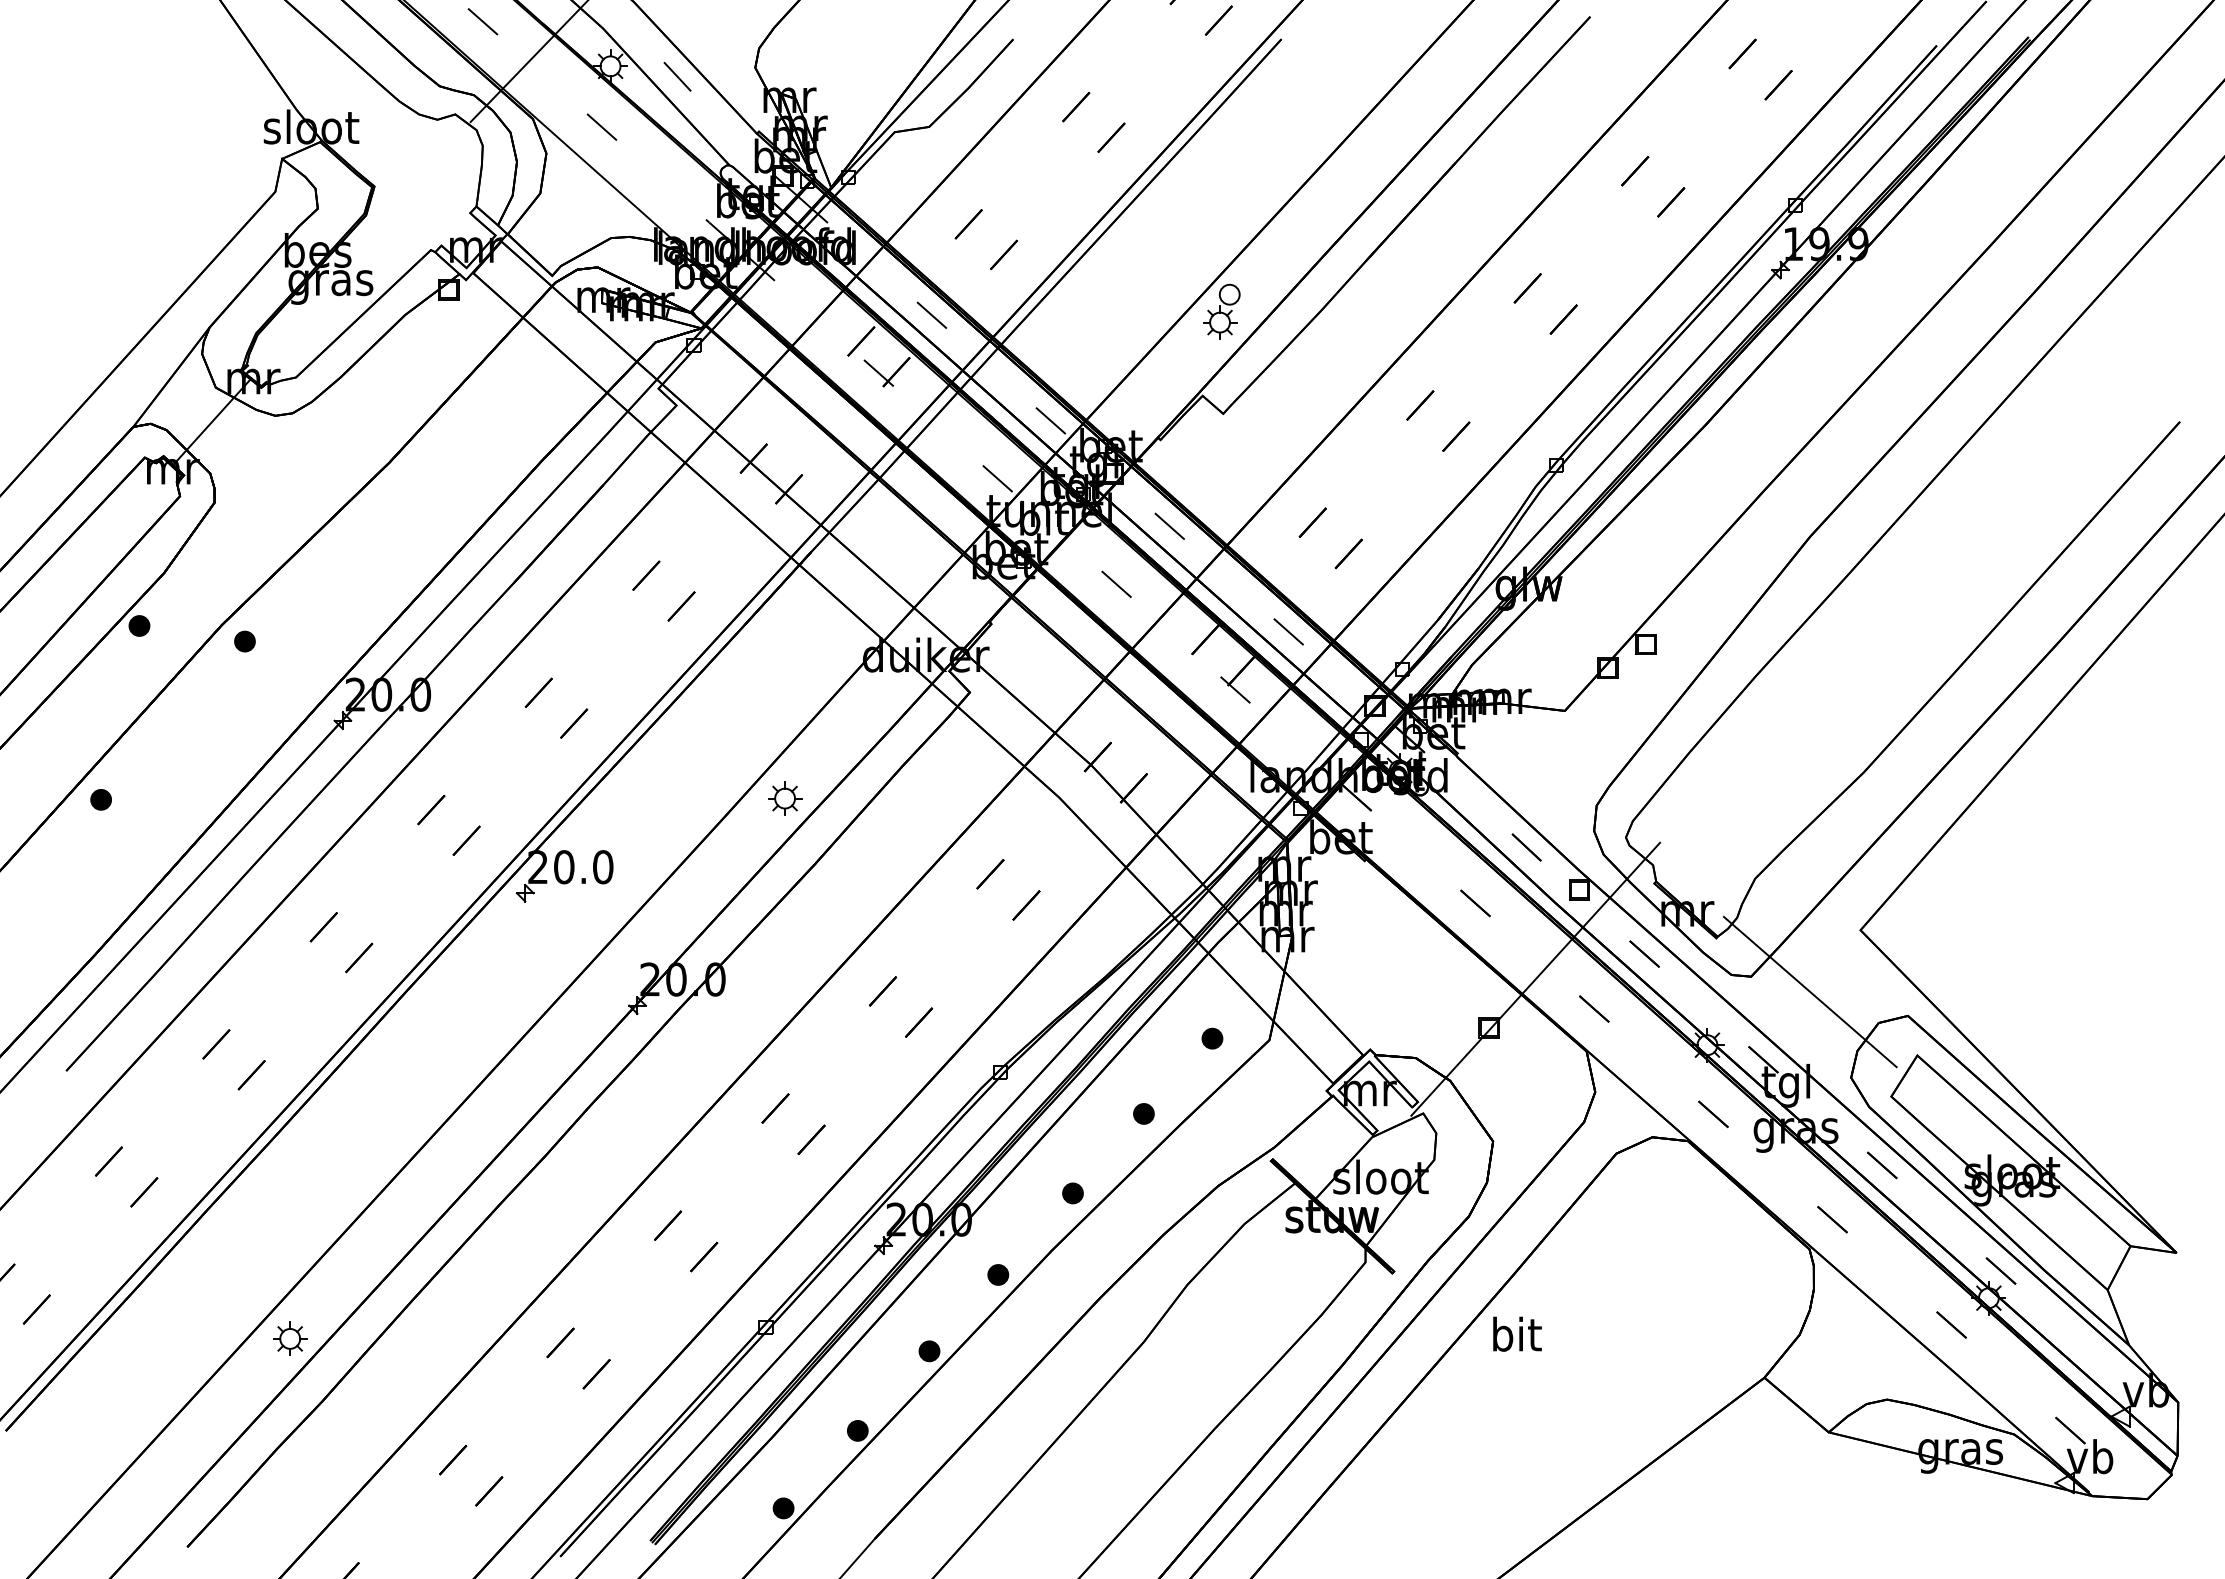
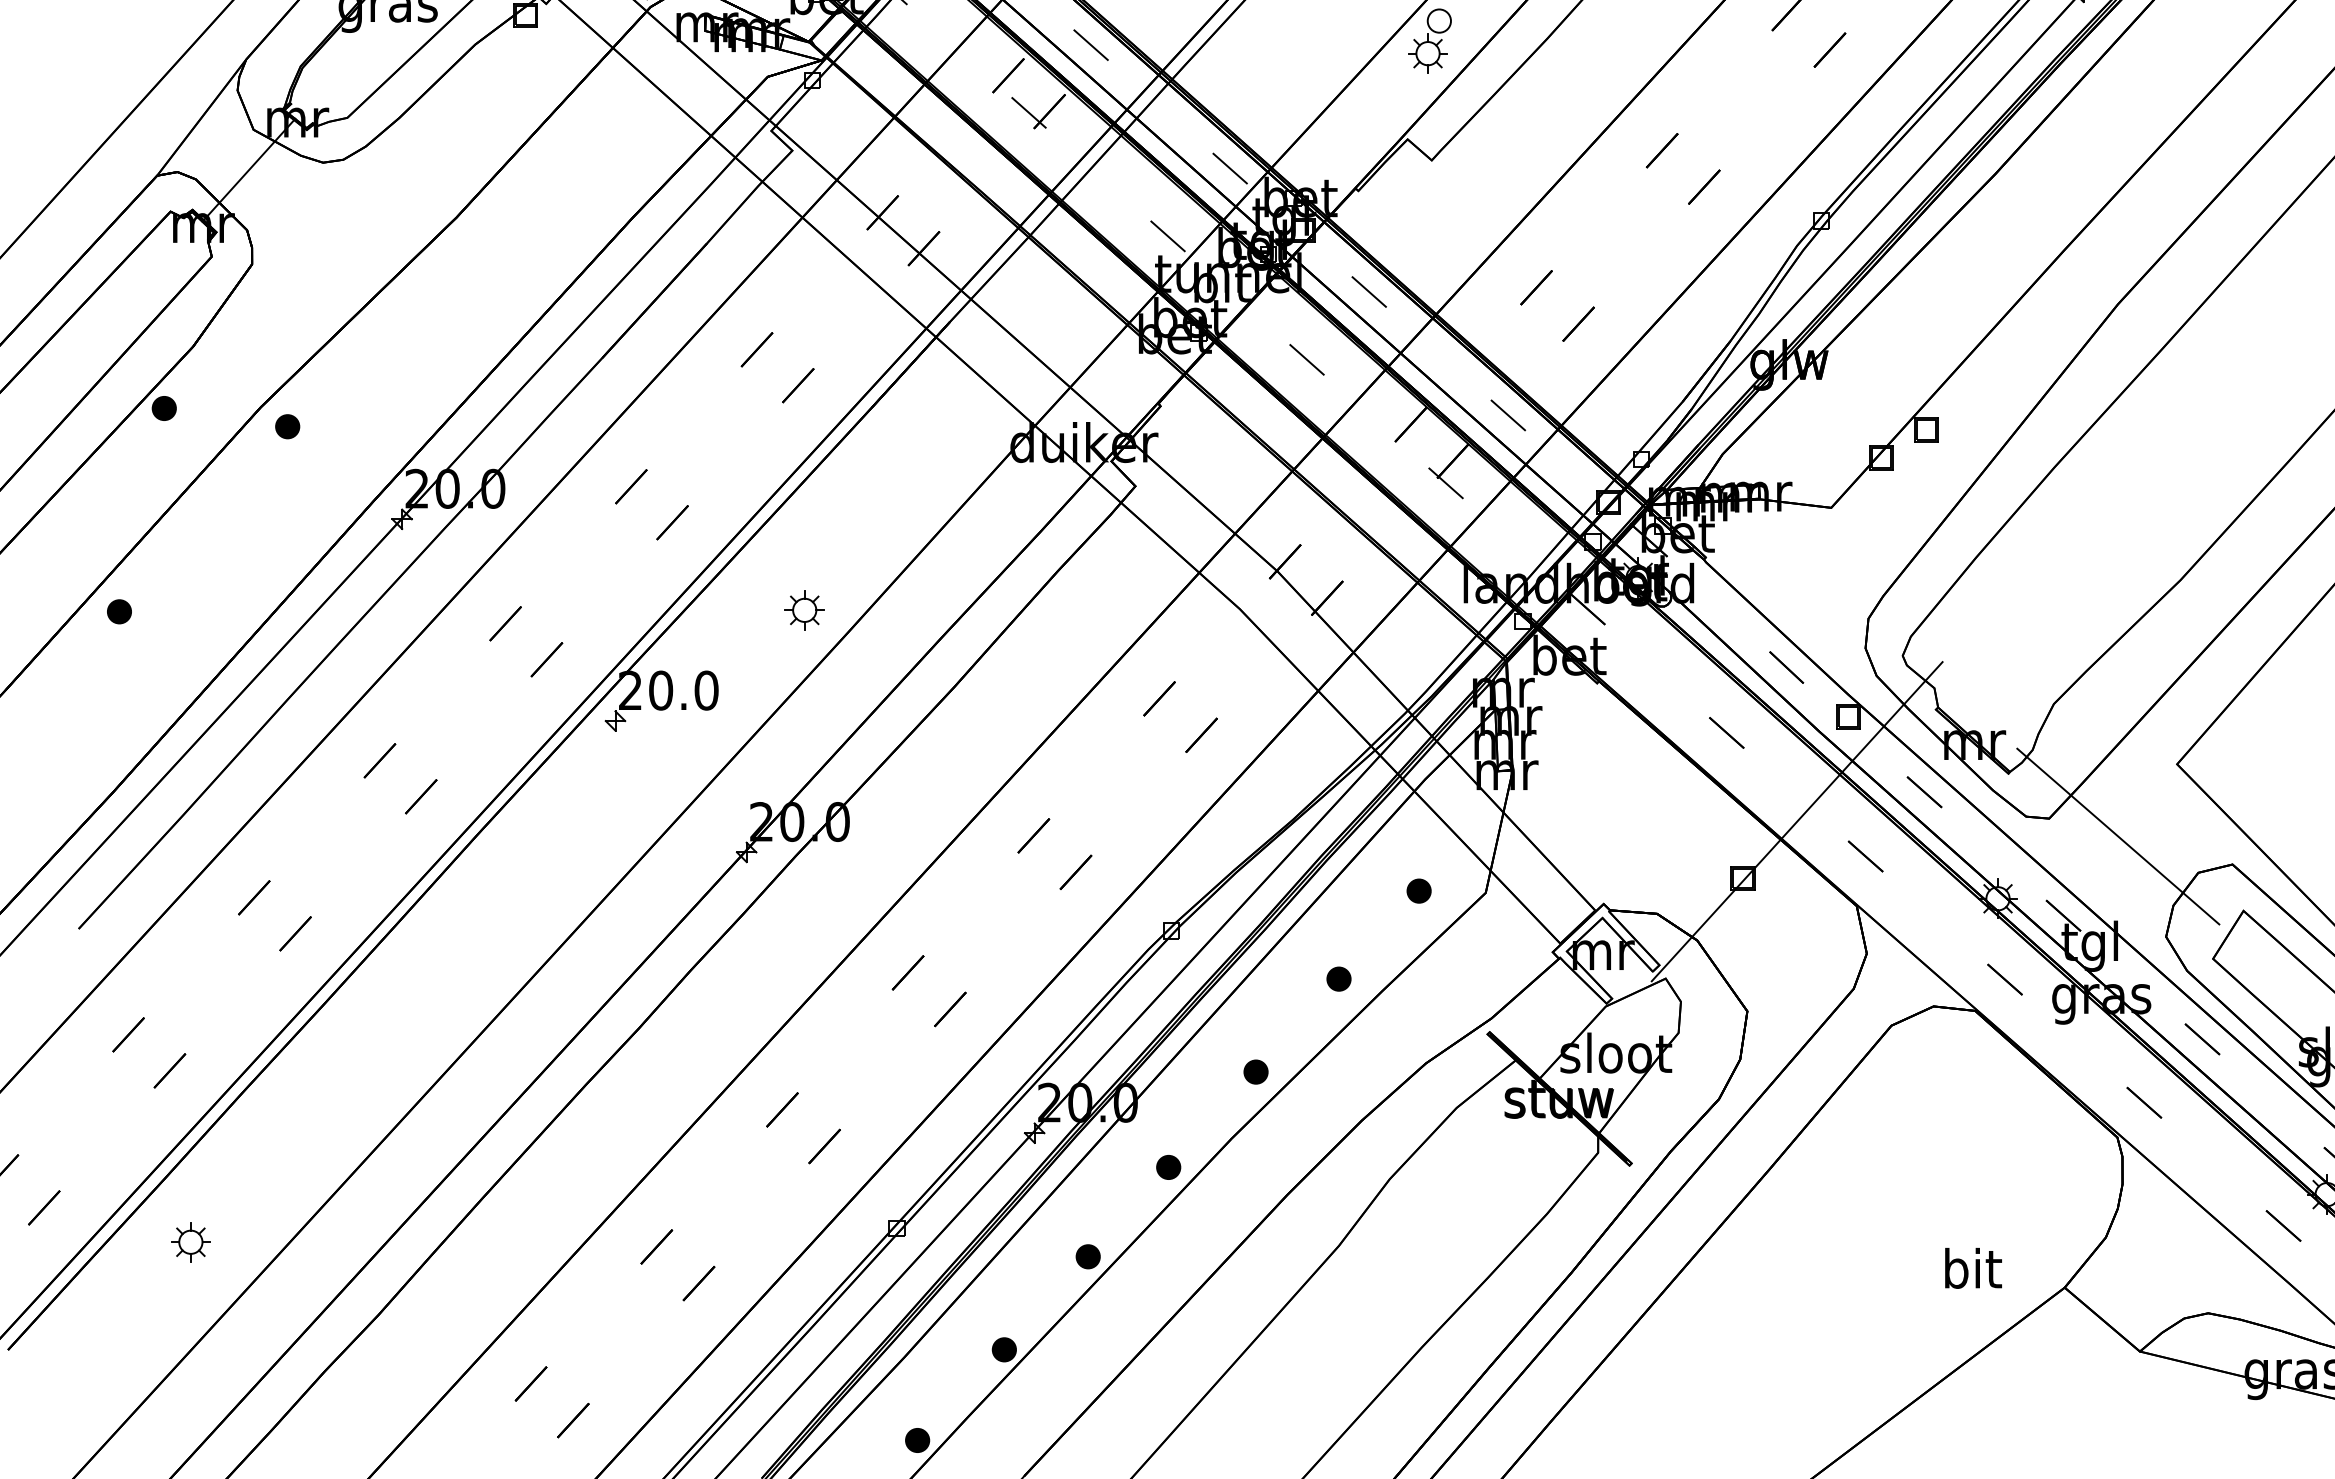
part: (785, 798) -> (805, 610), moved
text: (1517, 1333) -> (1973, 1267), moved
part: (290, 1338) -> (191, 1241), moved

